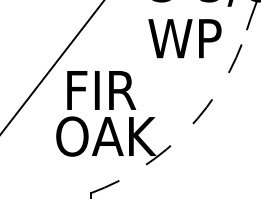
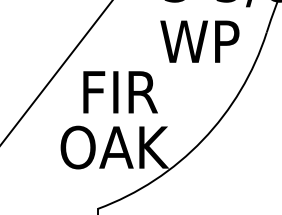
text: (101, 90) -> (120, 92), moved
arc: (187, 129) -> (202, 139), dashed -> solid

